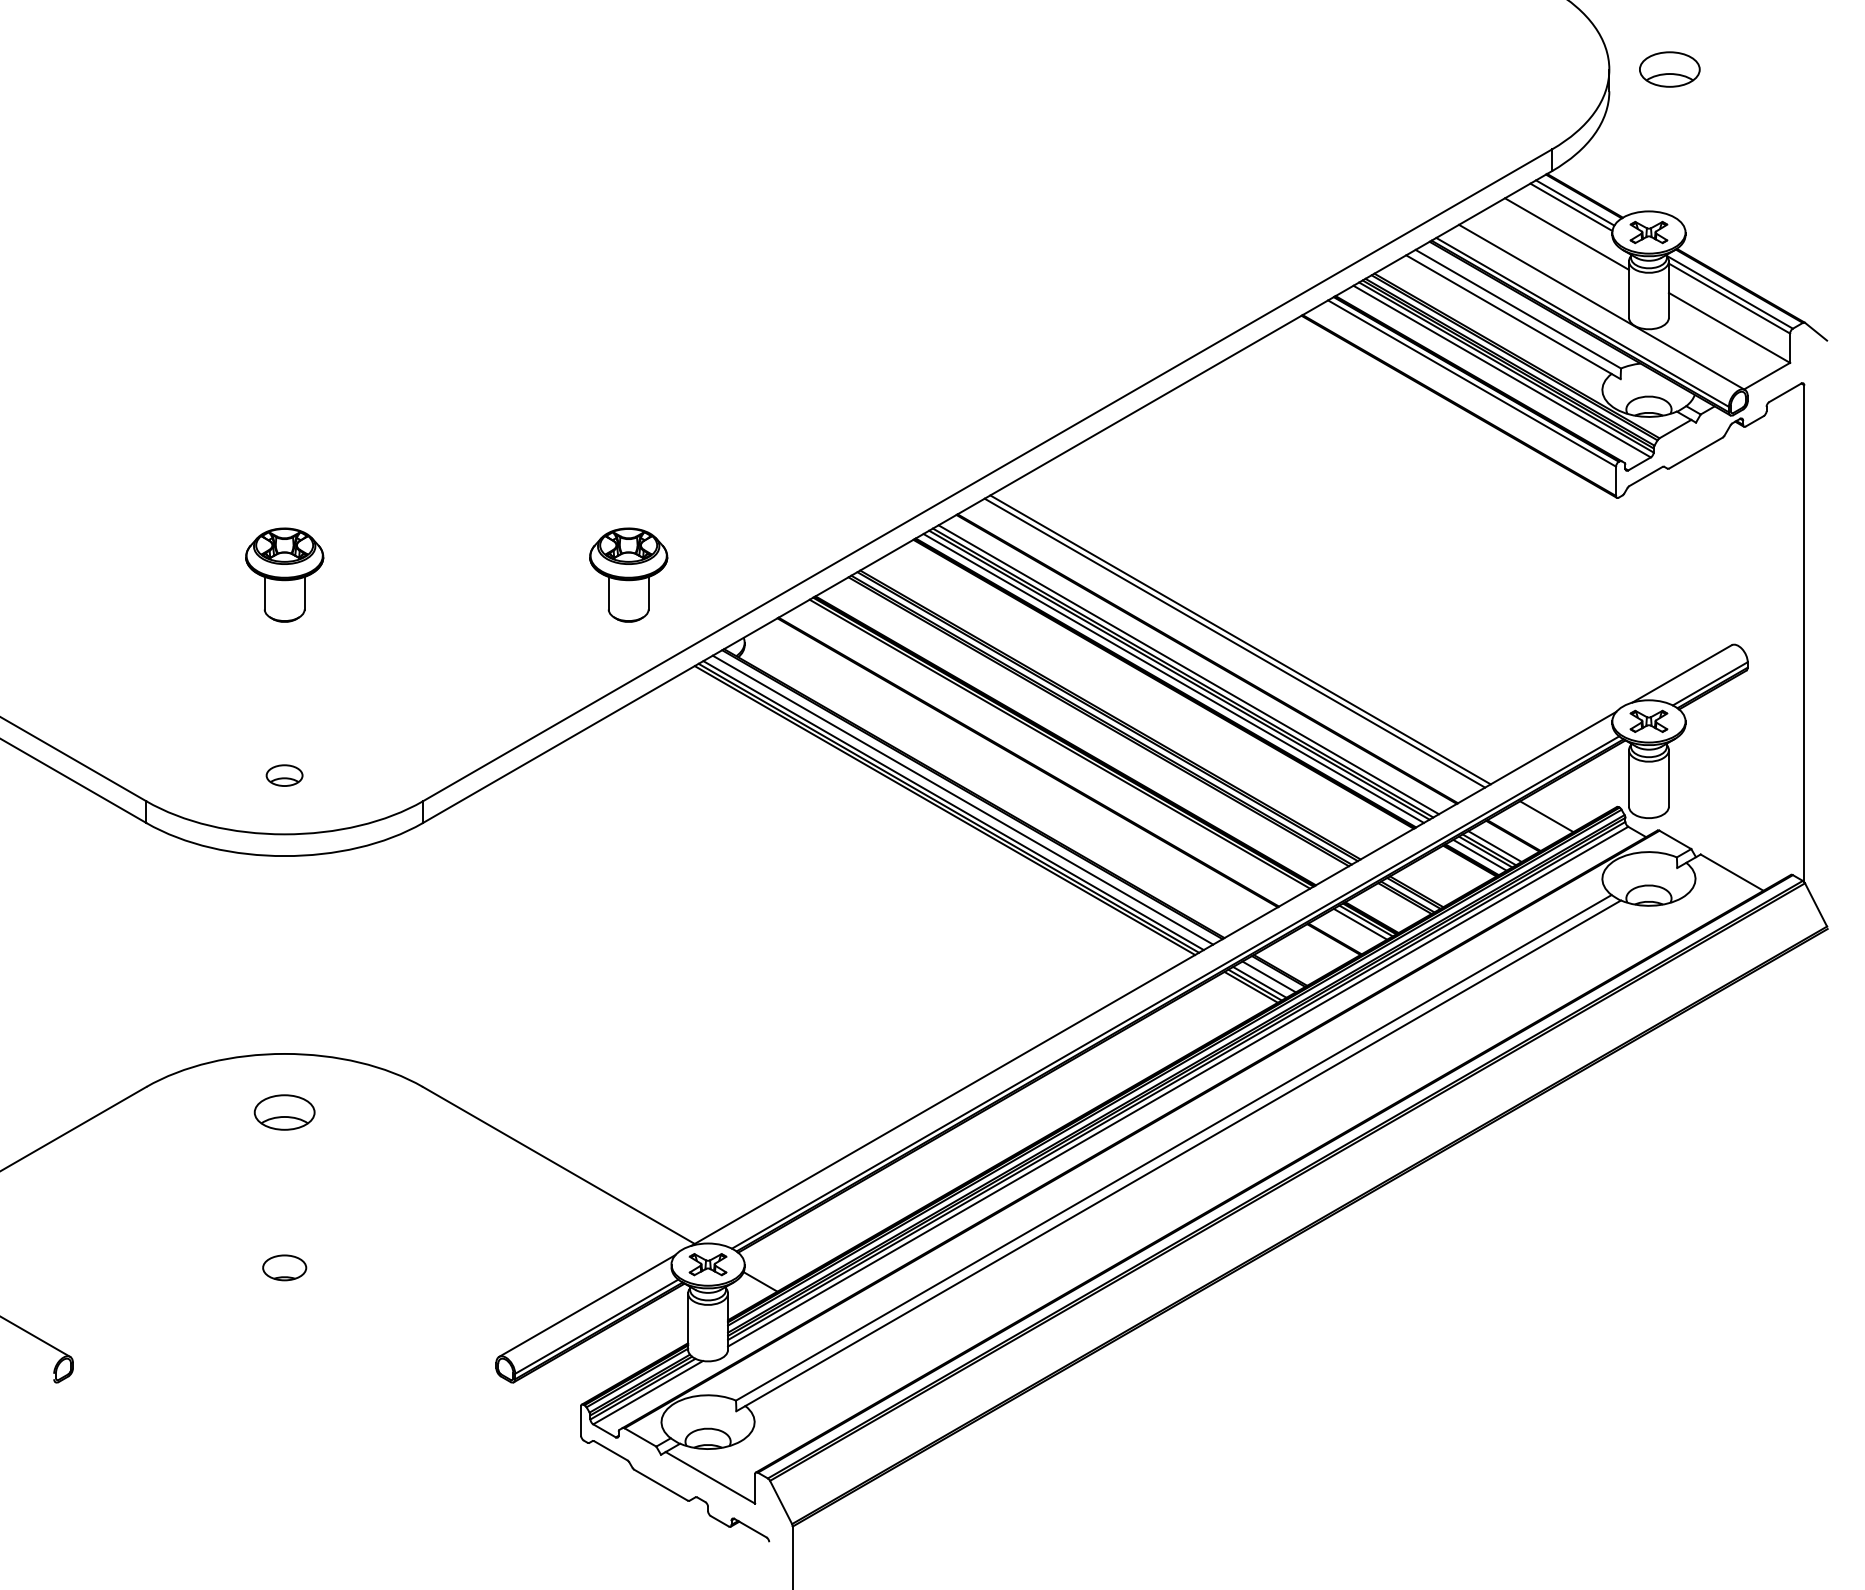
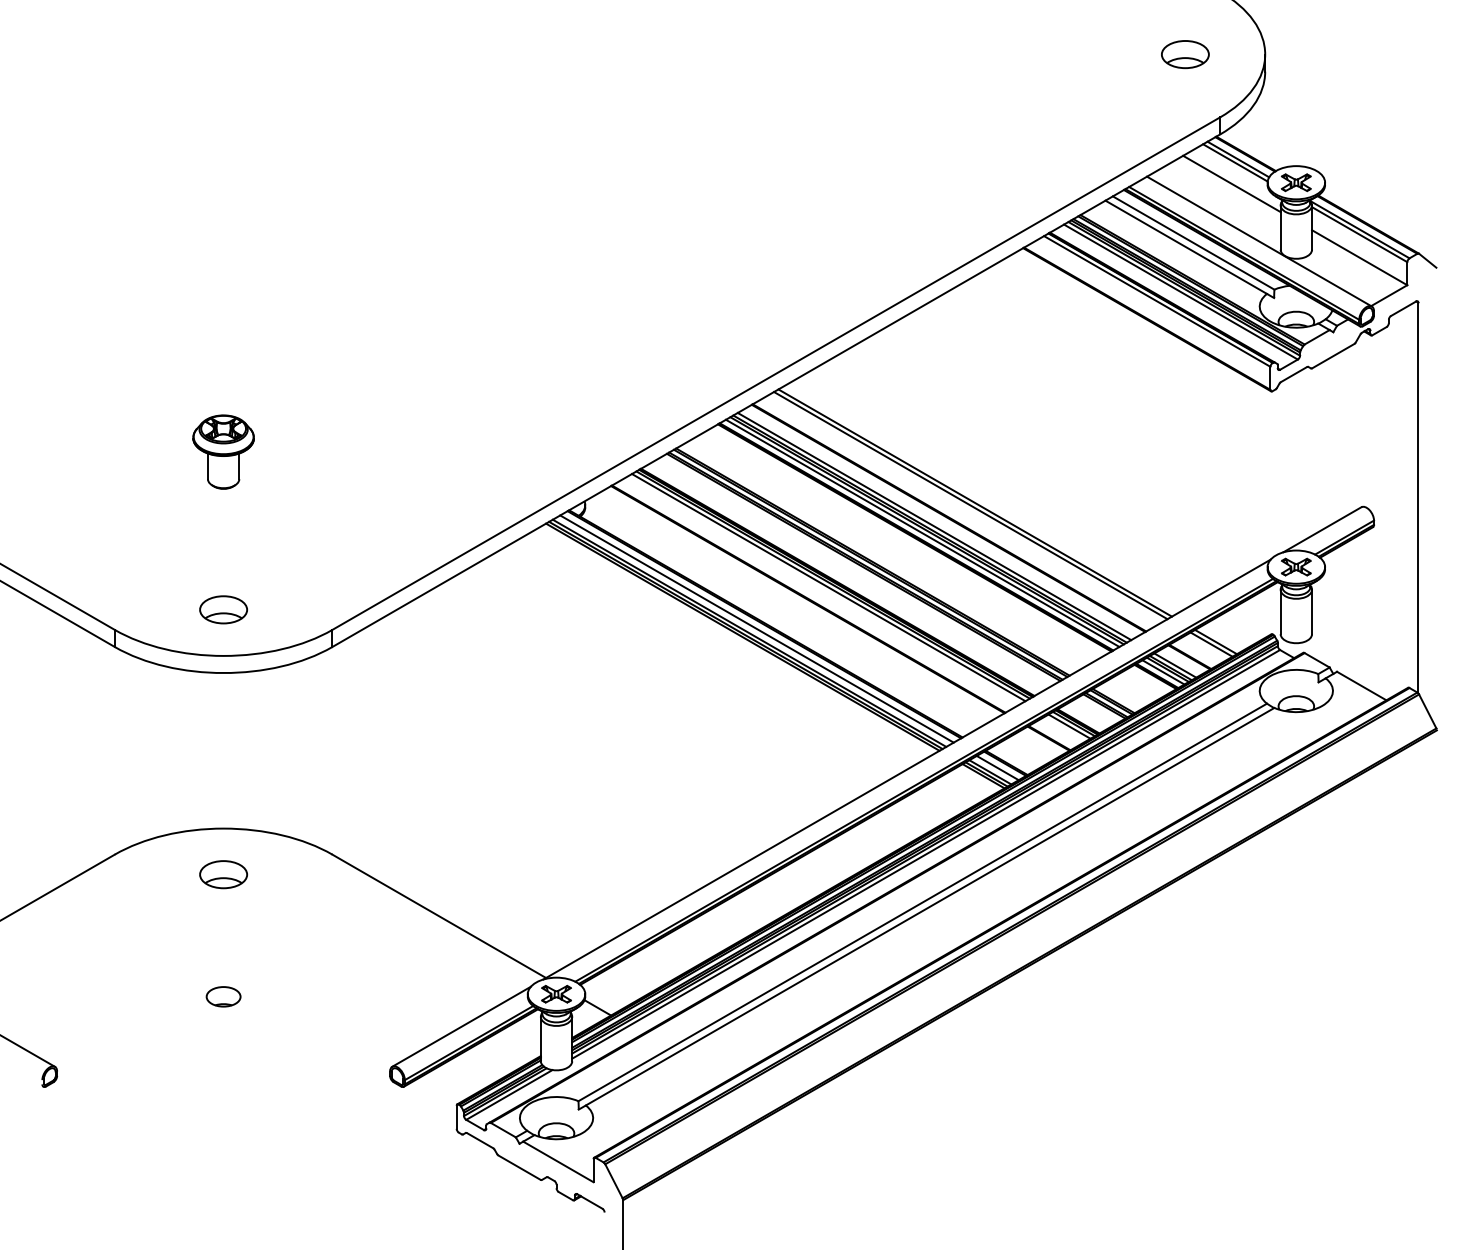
part: (1669, 69) -> (1185, 54), moved
part: (628, 574) -> (493, 451), removed
line: (1054, 747) -> (828, 587), added
part: (284, 775) -> (223, 609), size x1.67
line: (1540, 819) -> (1211, 644), added

